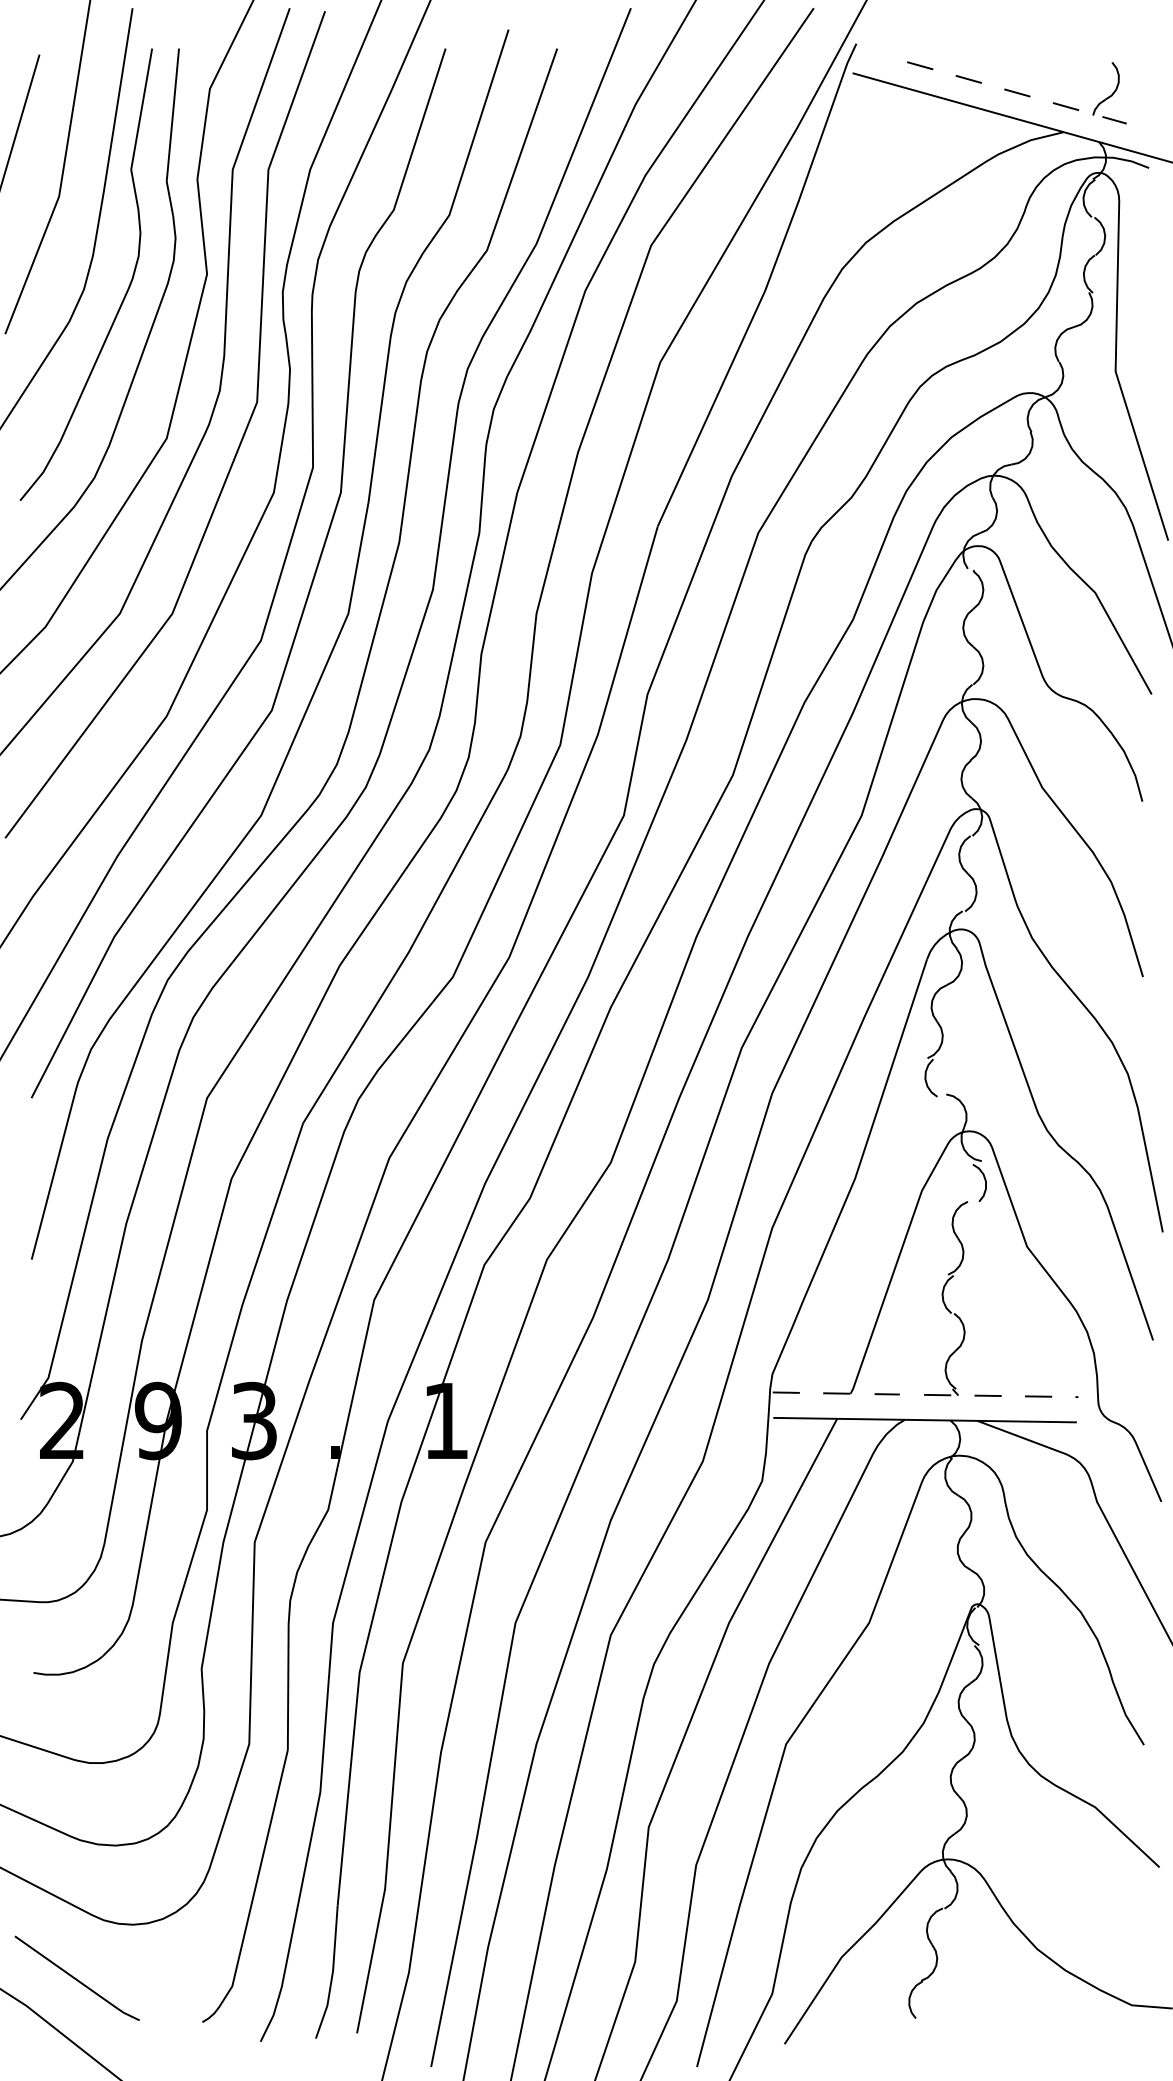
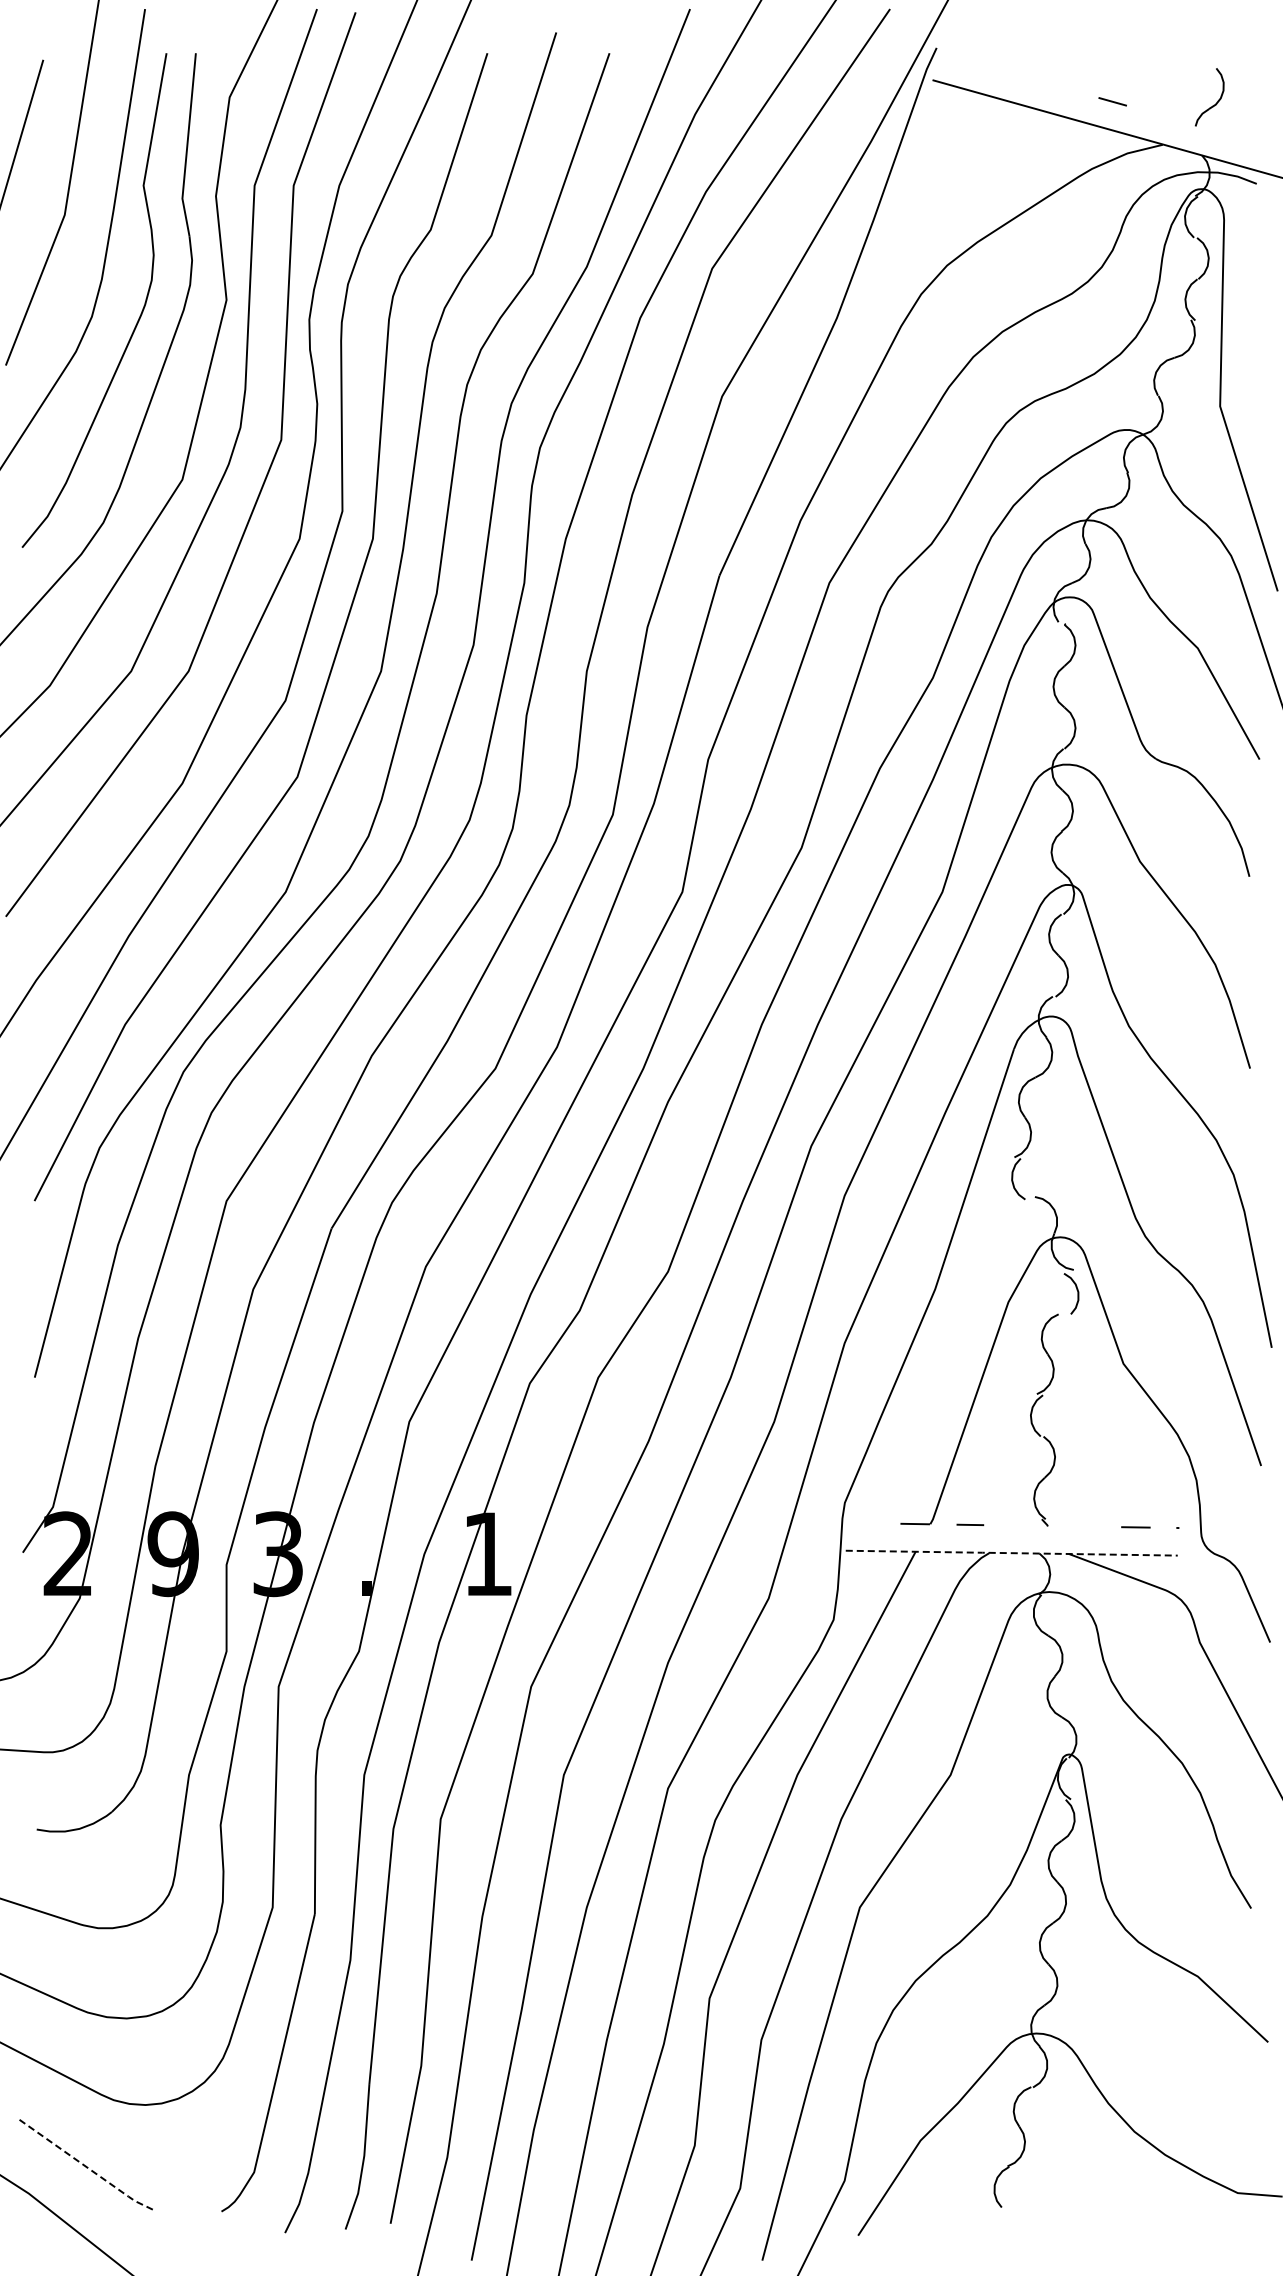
line: (920, 65) -> (1006, 71), removed
line: (968, 79) -> (1059, 86), removed
line: (1065, 106) -> (1165, 116), removed
line: (1114, 120) -> (1218, 131), removed
line: (785, 1392) -> (859, 1522), removed
line: (937, 1394) -> (1025, 1525), removed
line: (987, 1395) -> (1080, 1526), removed
line: (924, 1420) -> (1011, 1553), solid -> dashed
line: (77, 1980) -> (84, 2165), solid -> dashed

